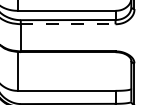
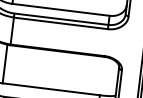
line: (68, 24) -> (61, 23), dashed -> solid

